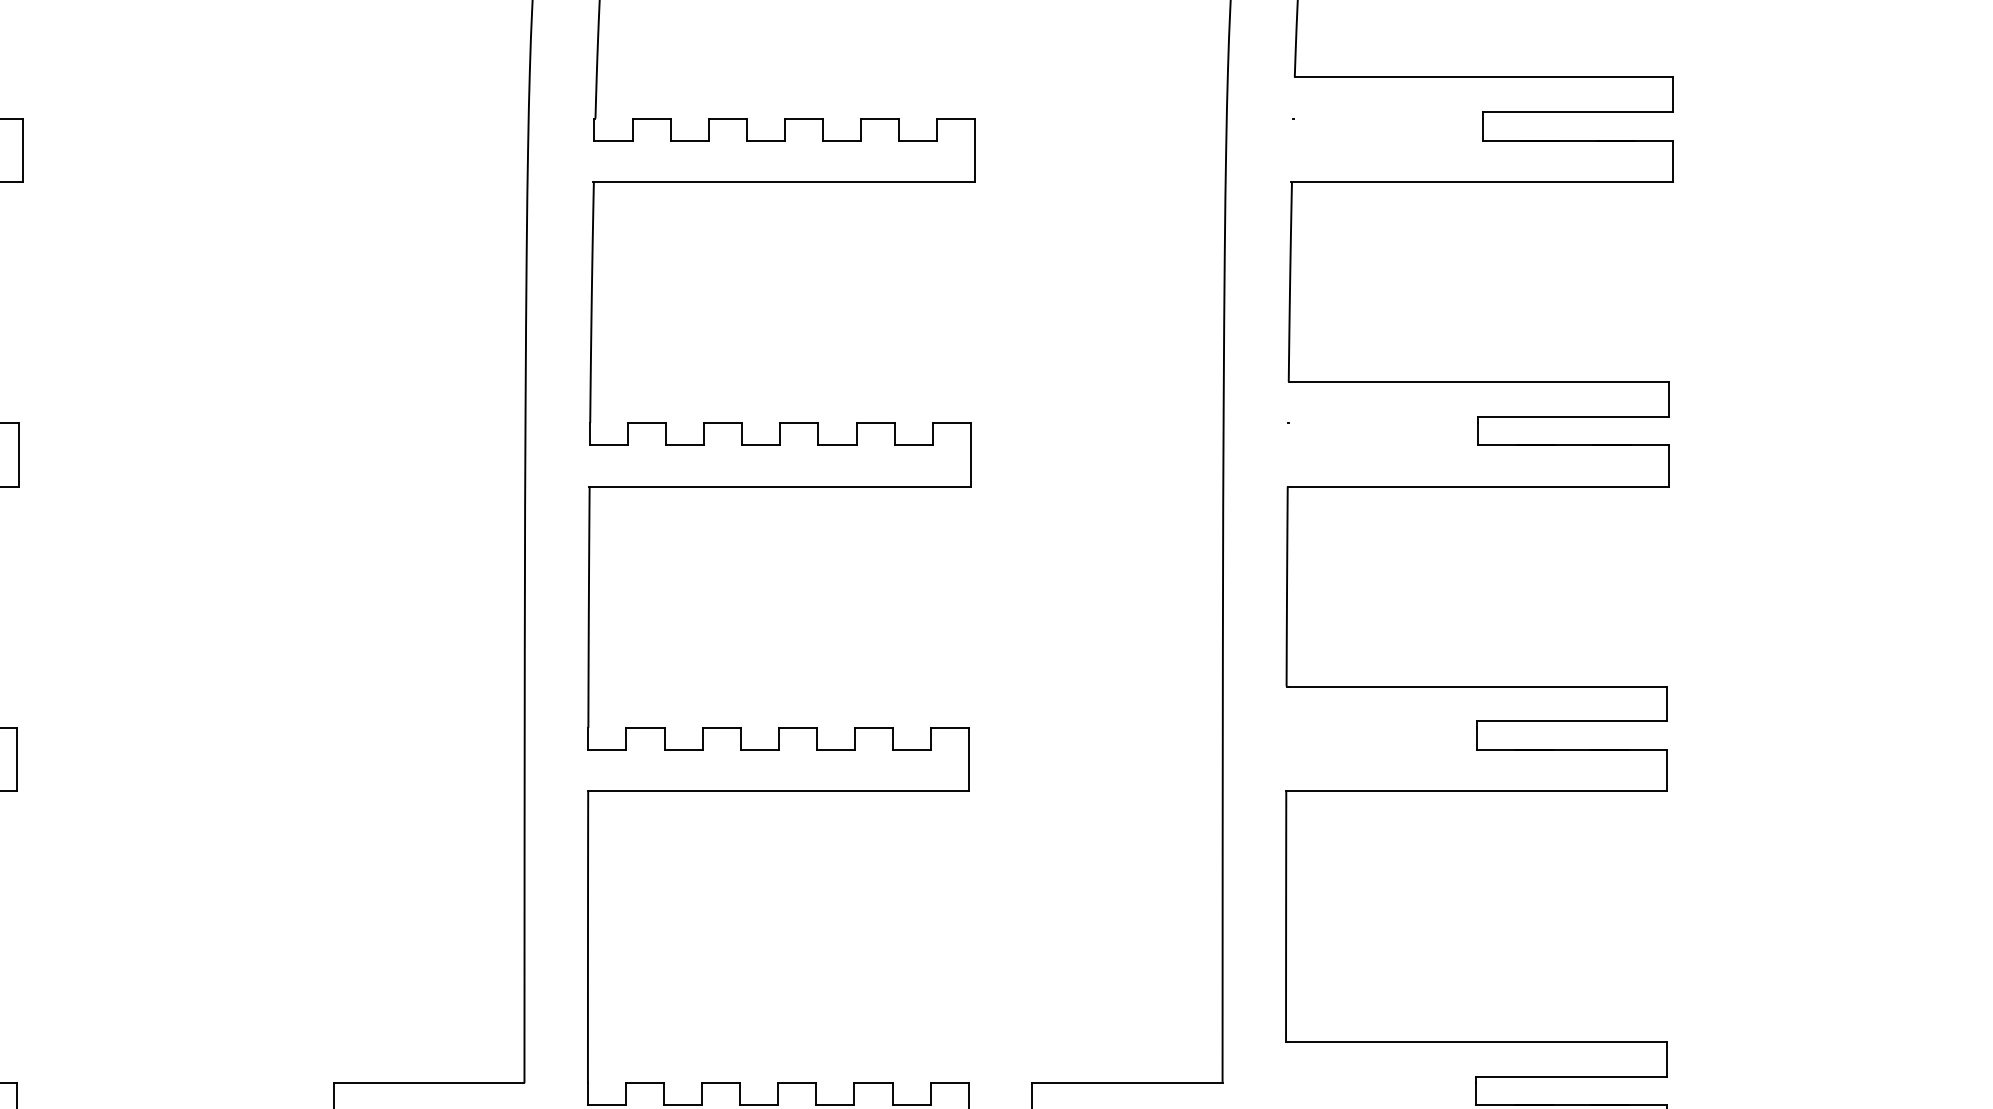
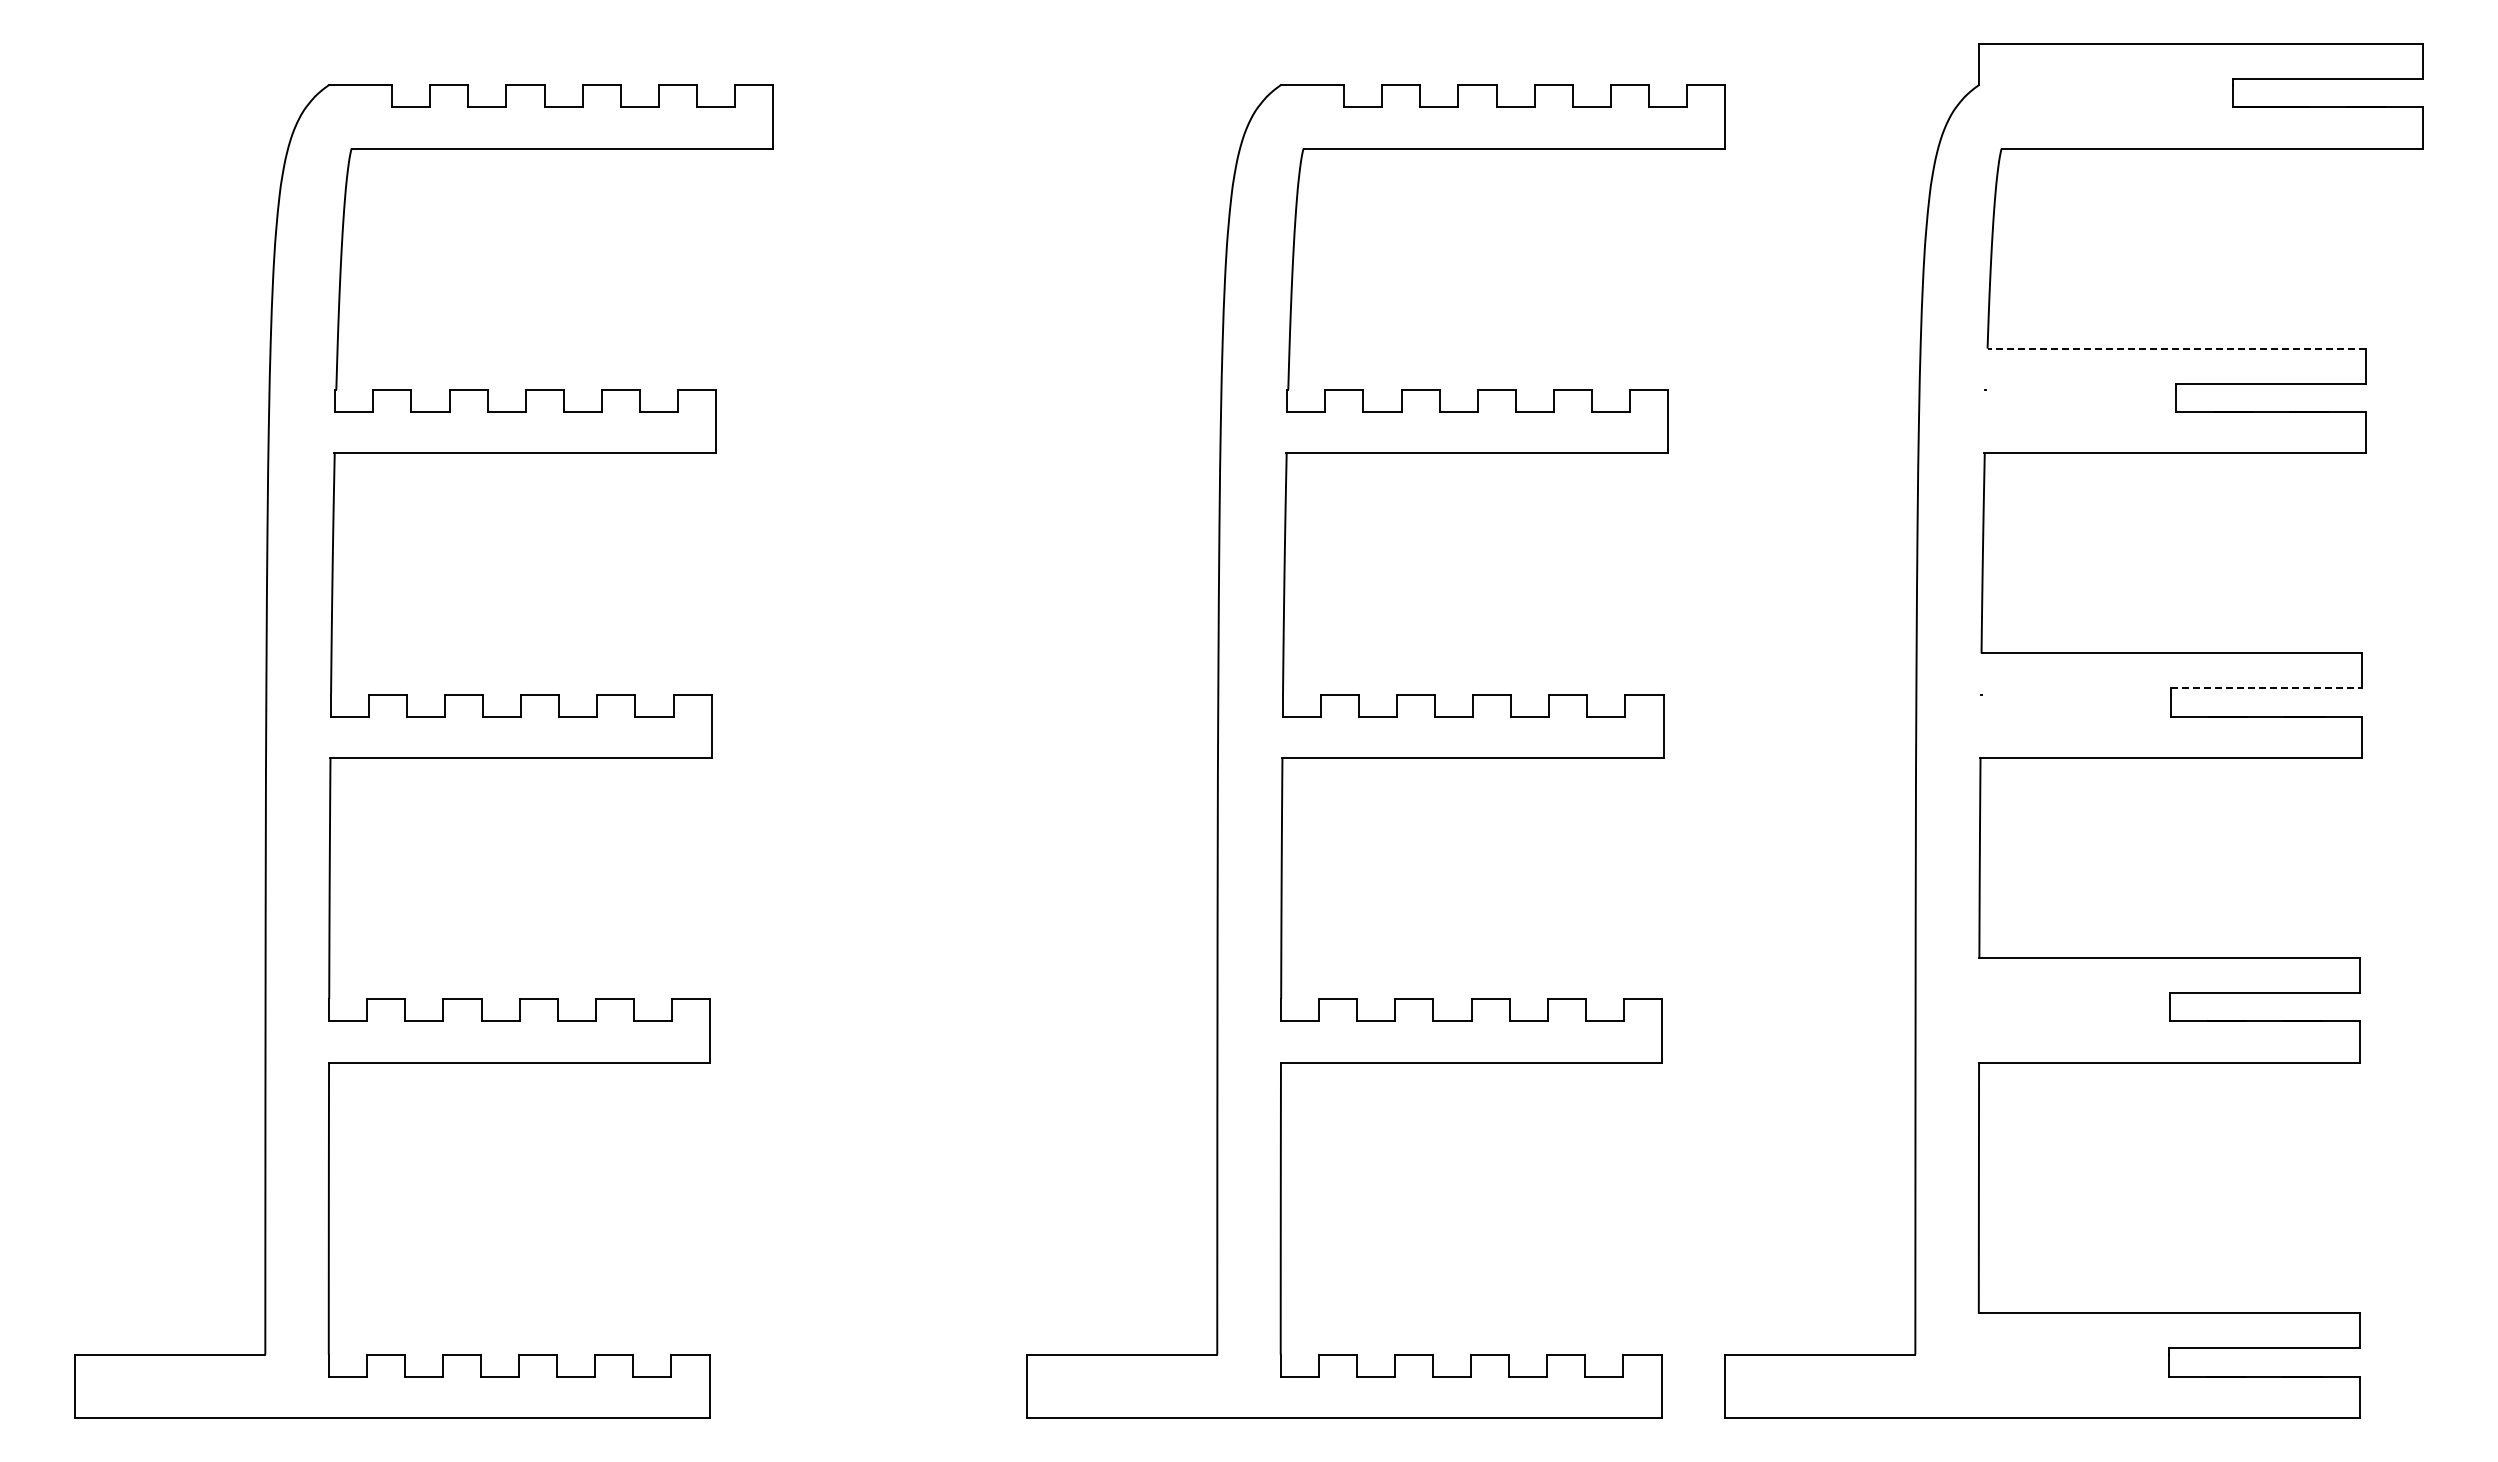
line: (1483, 77) -> (2176, 348), solid -> dashed
line: (1573, 417) -> (2266, 688), solid -> dashed

